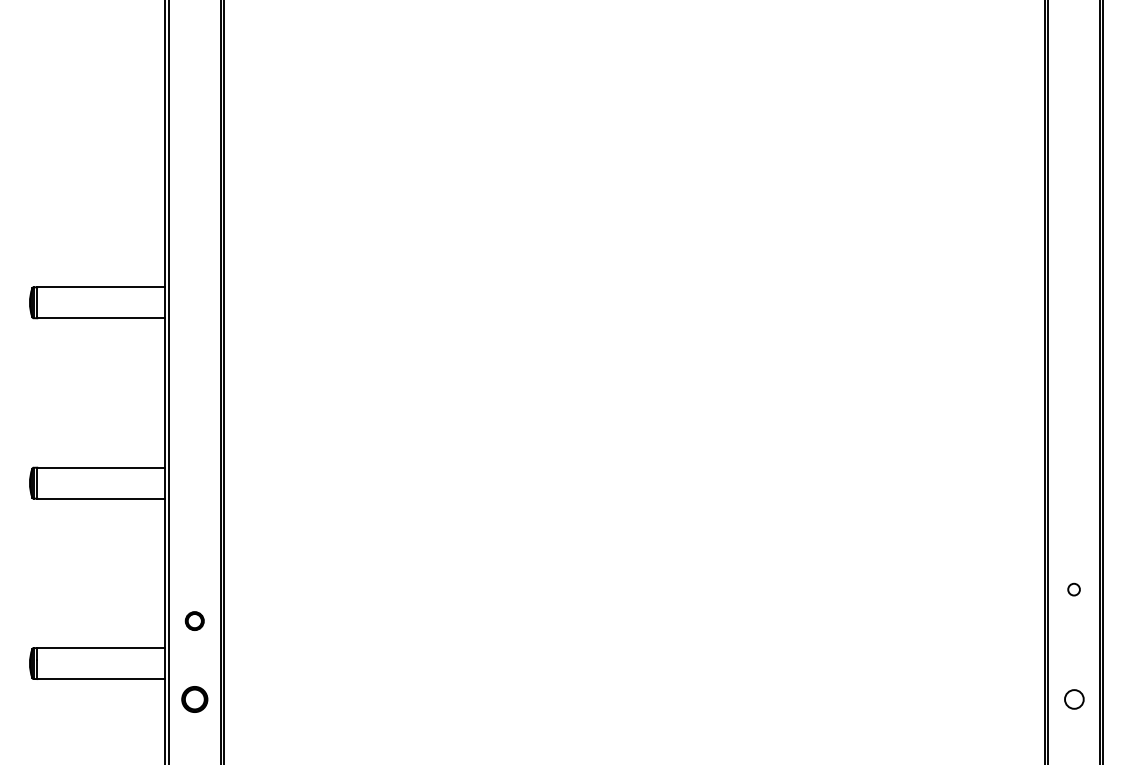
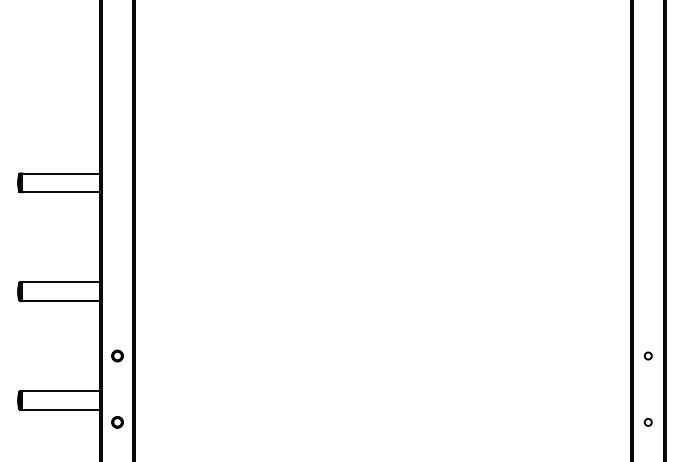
part: (194, 620) -> (117, 355), moved
part: (194, 699) -> (117, 422), size x0.71
circle: (1072, 699) -> (647, 422), size x0.62

